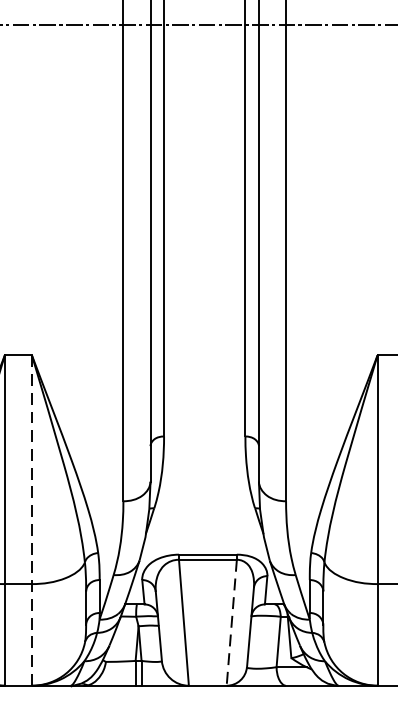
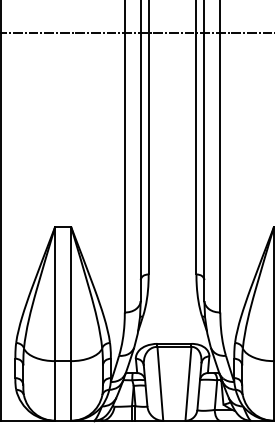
line: (32, 521) -> (71, 324), dashed -> solid
line: (231, 623) -> (188, 384), dashed -> solid

